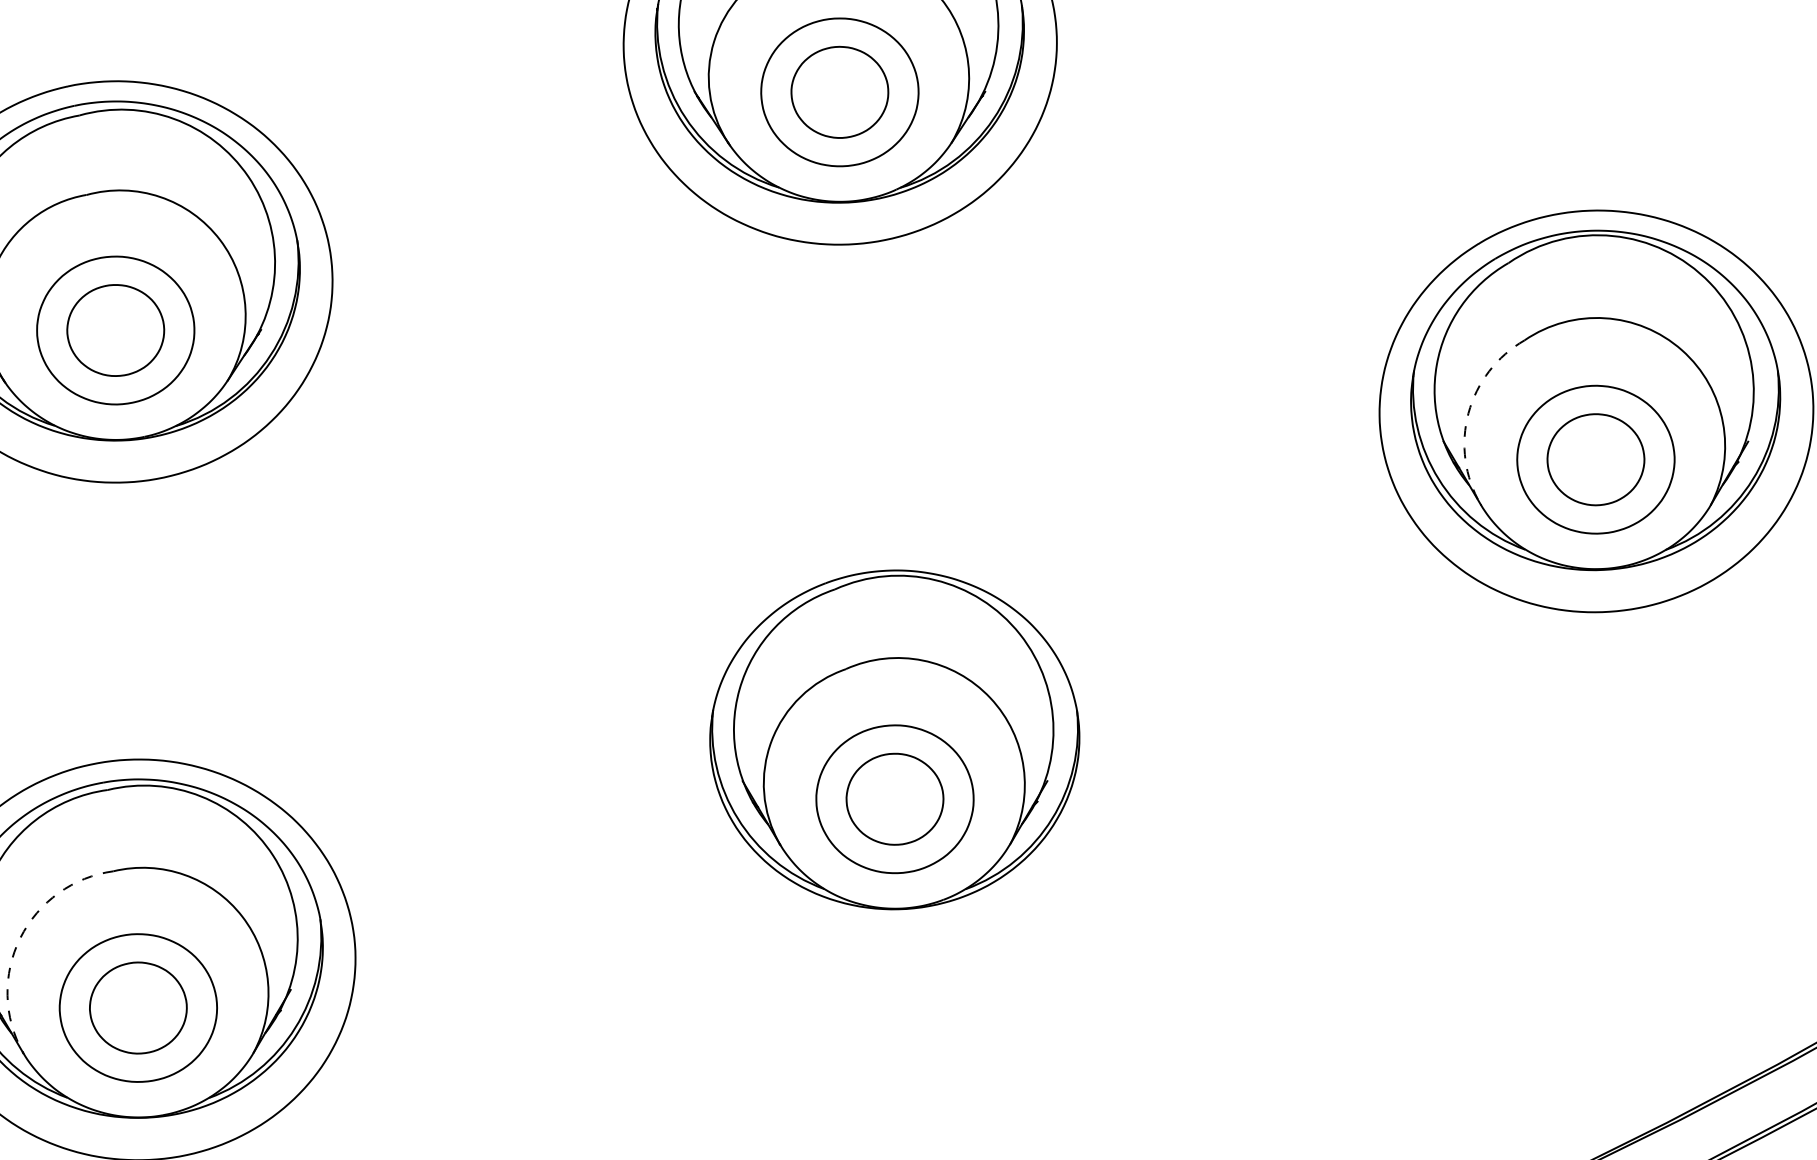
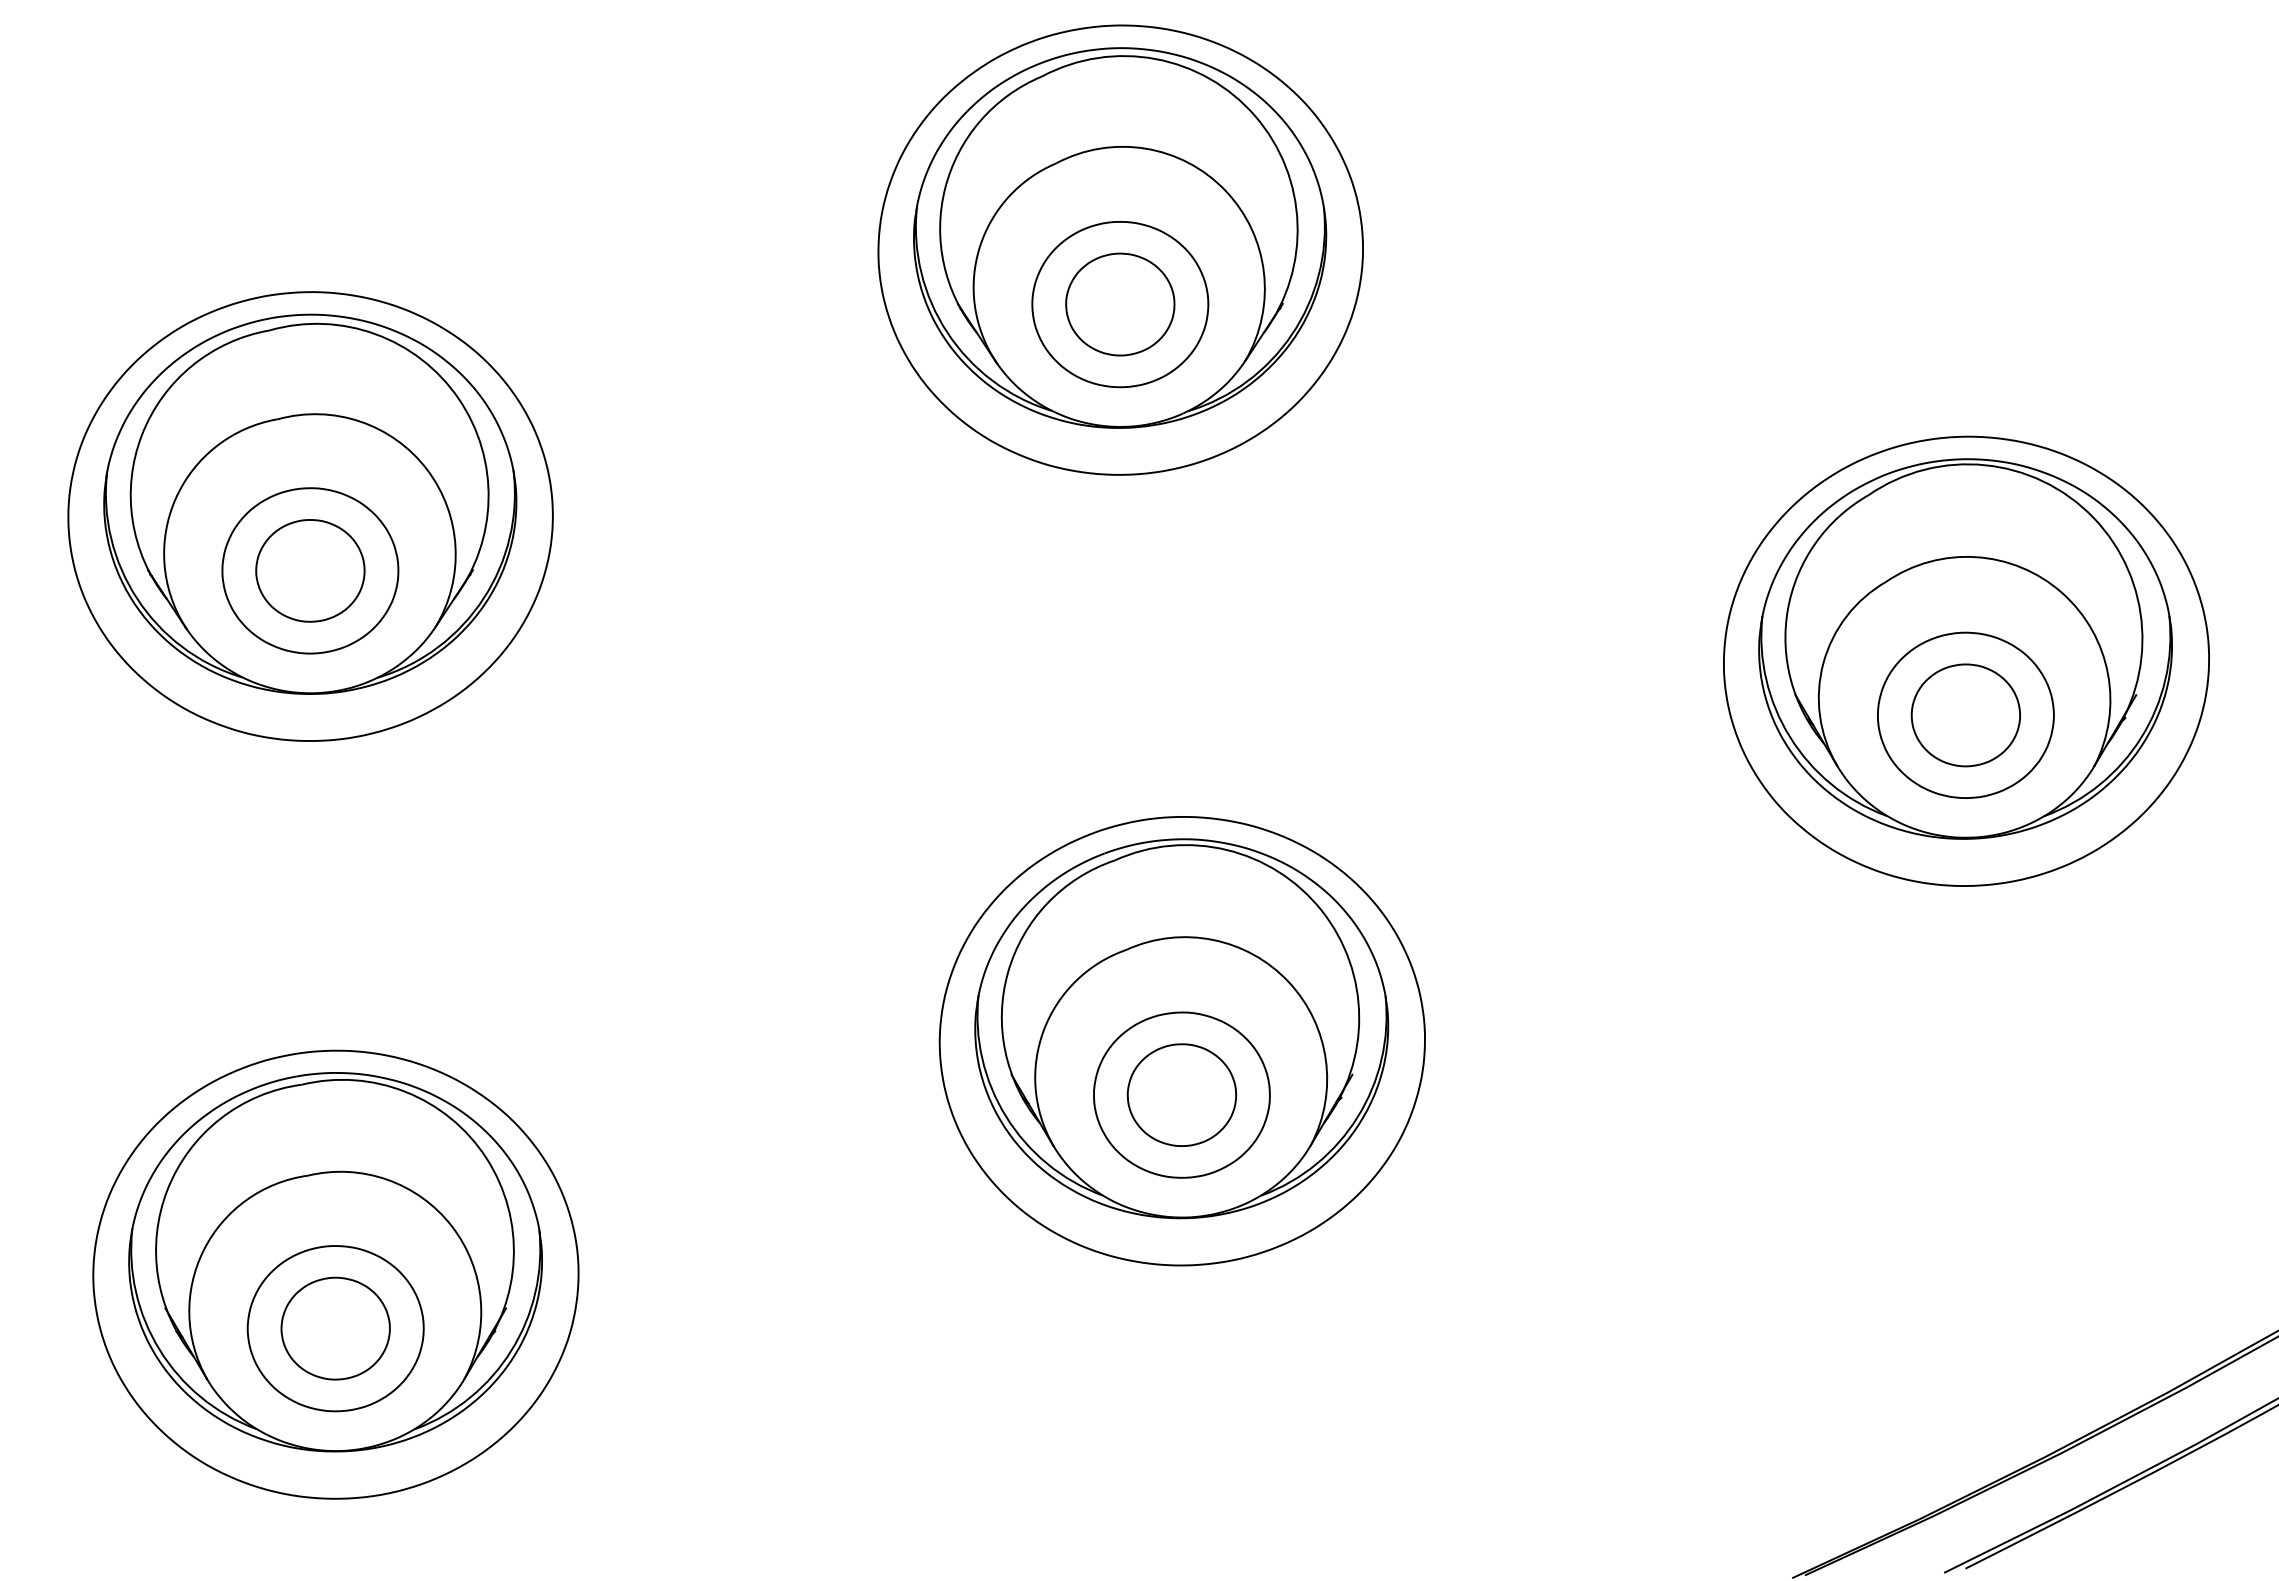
arc: (1468, 413) -> (1823, 663), dashed -> solid
part: (894, 751) -> (1181, 1041), added
arc: (20, 938) -> (203, 1250), dashed -> solid

